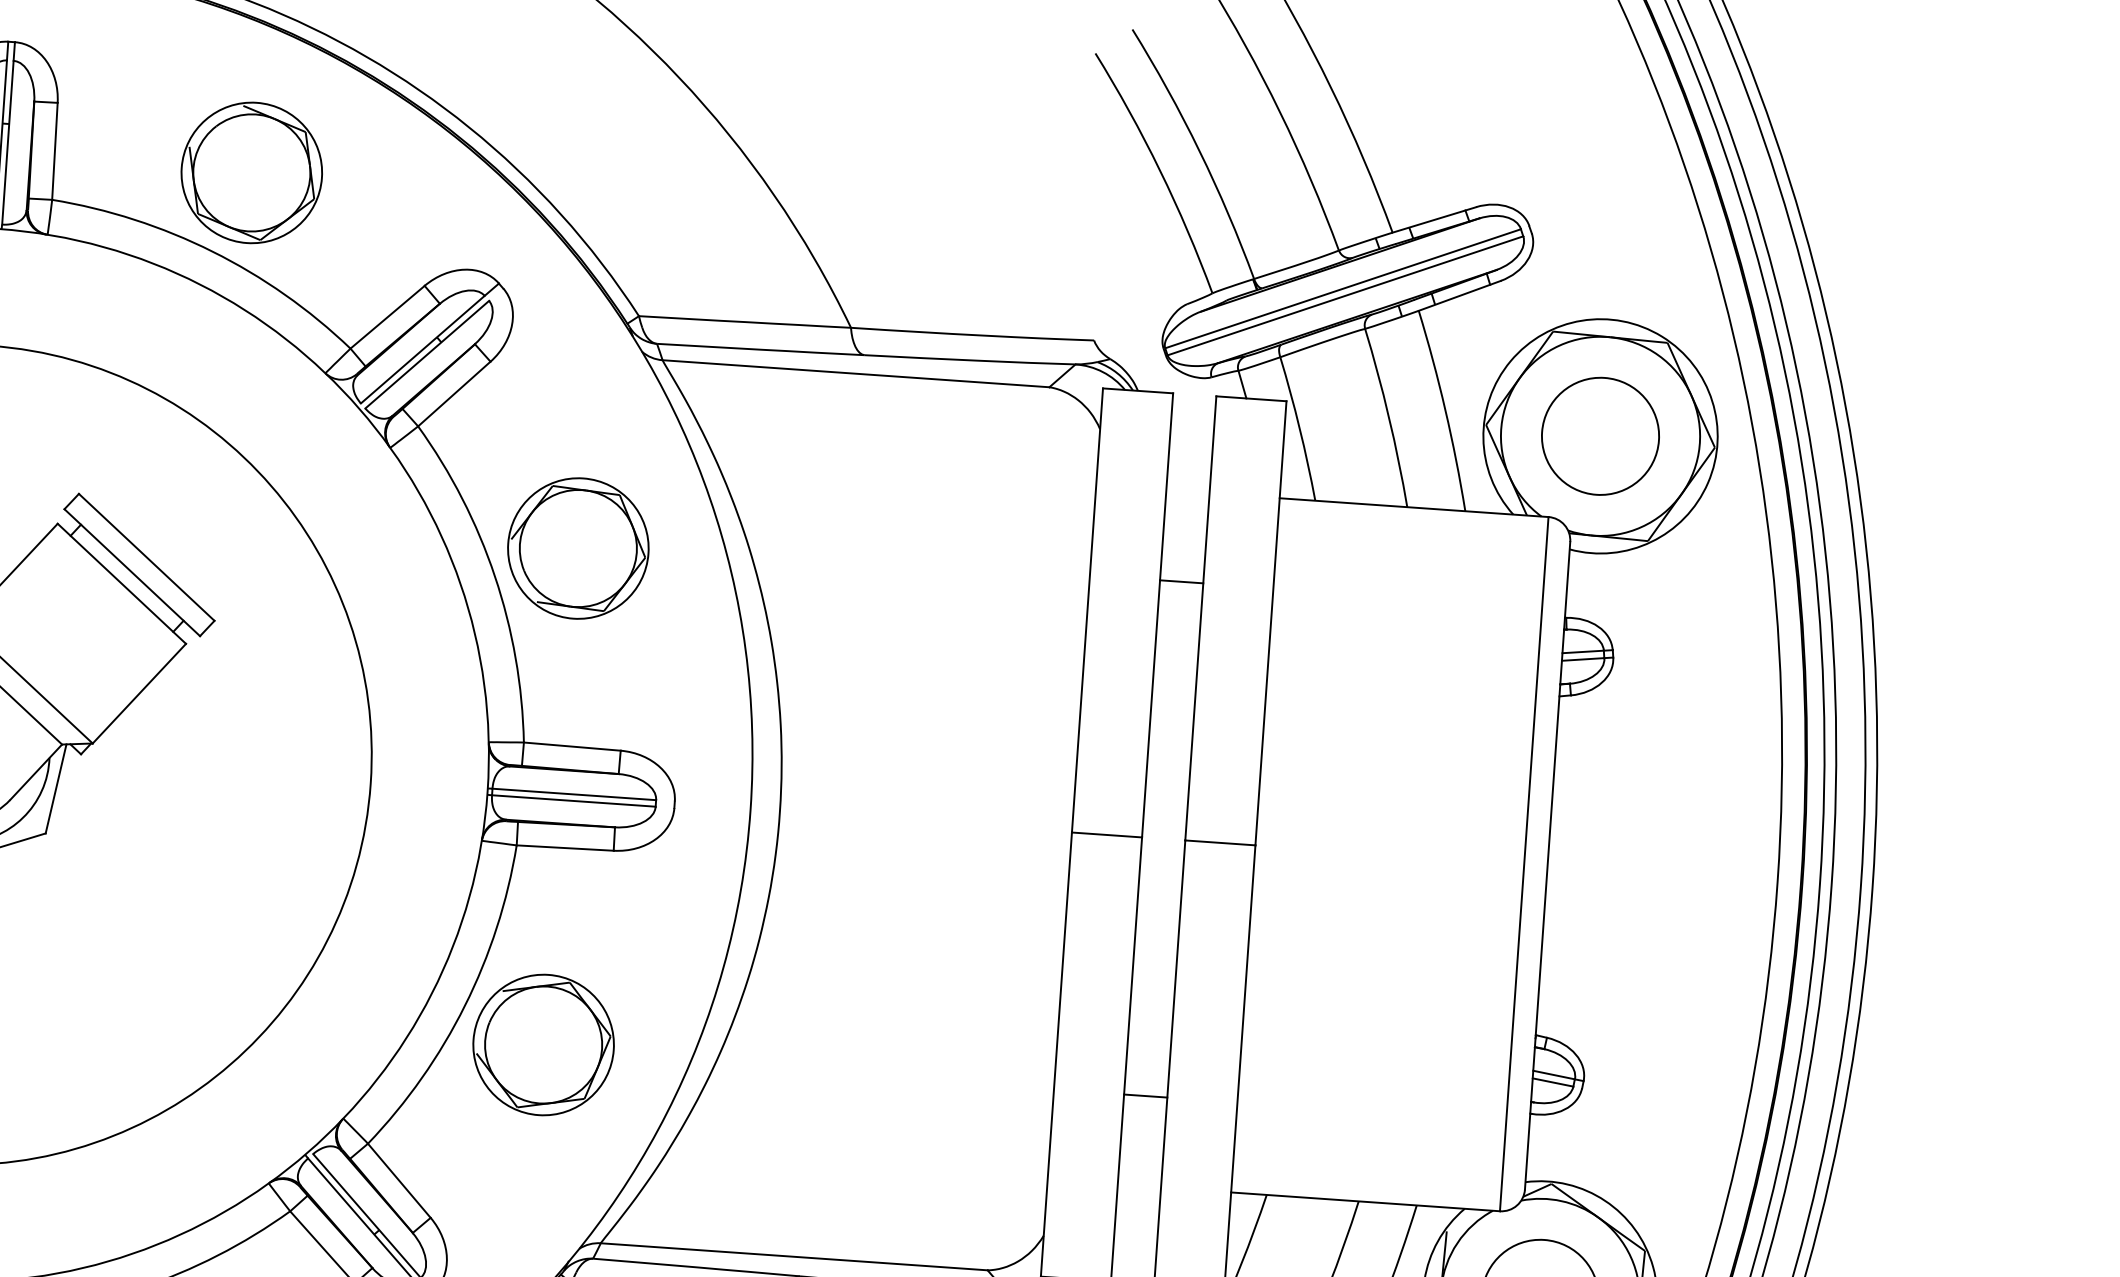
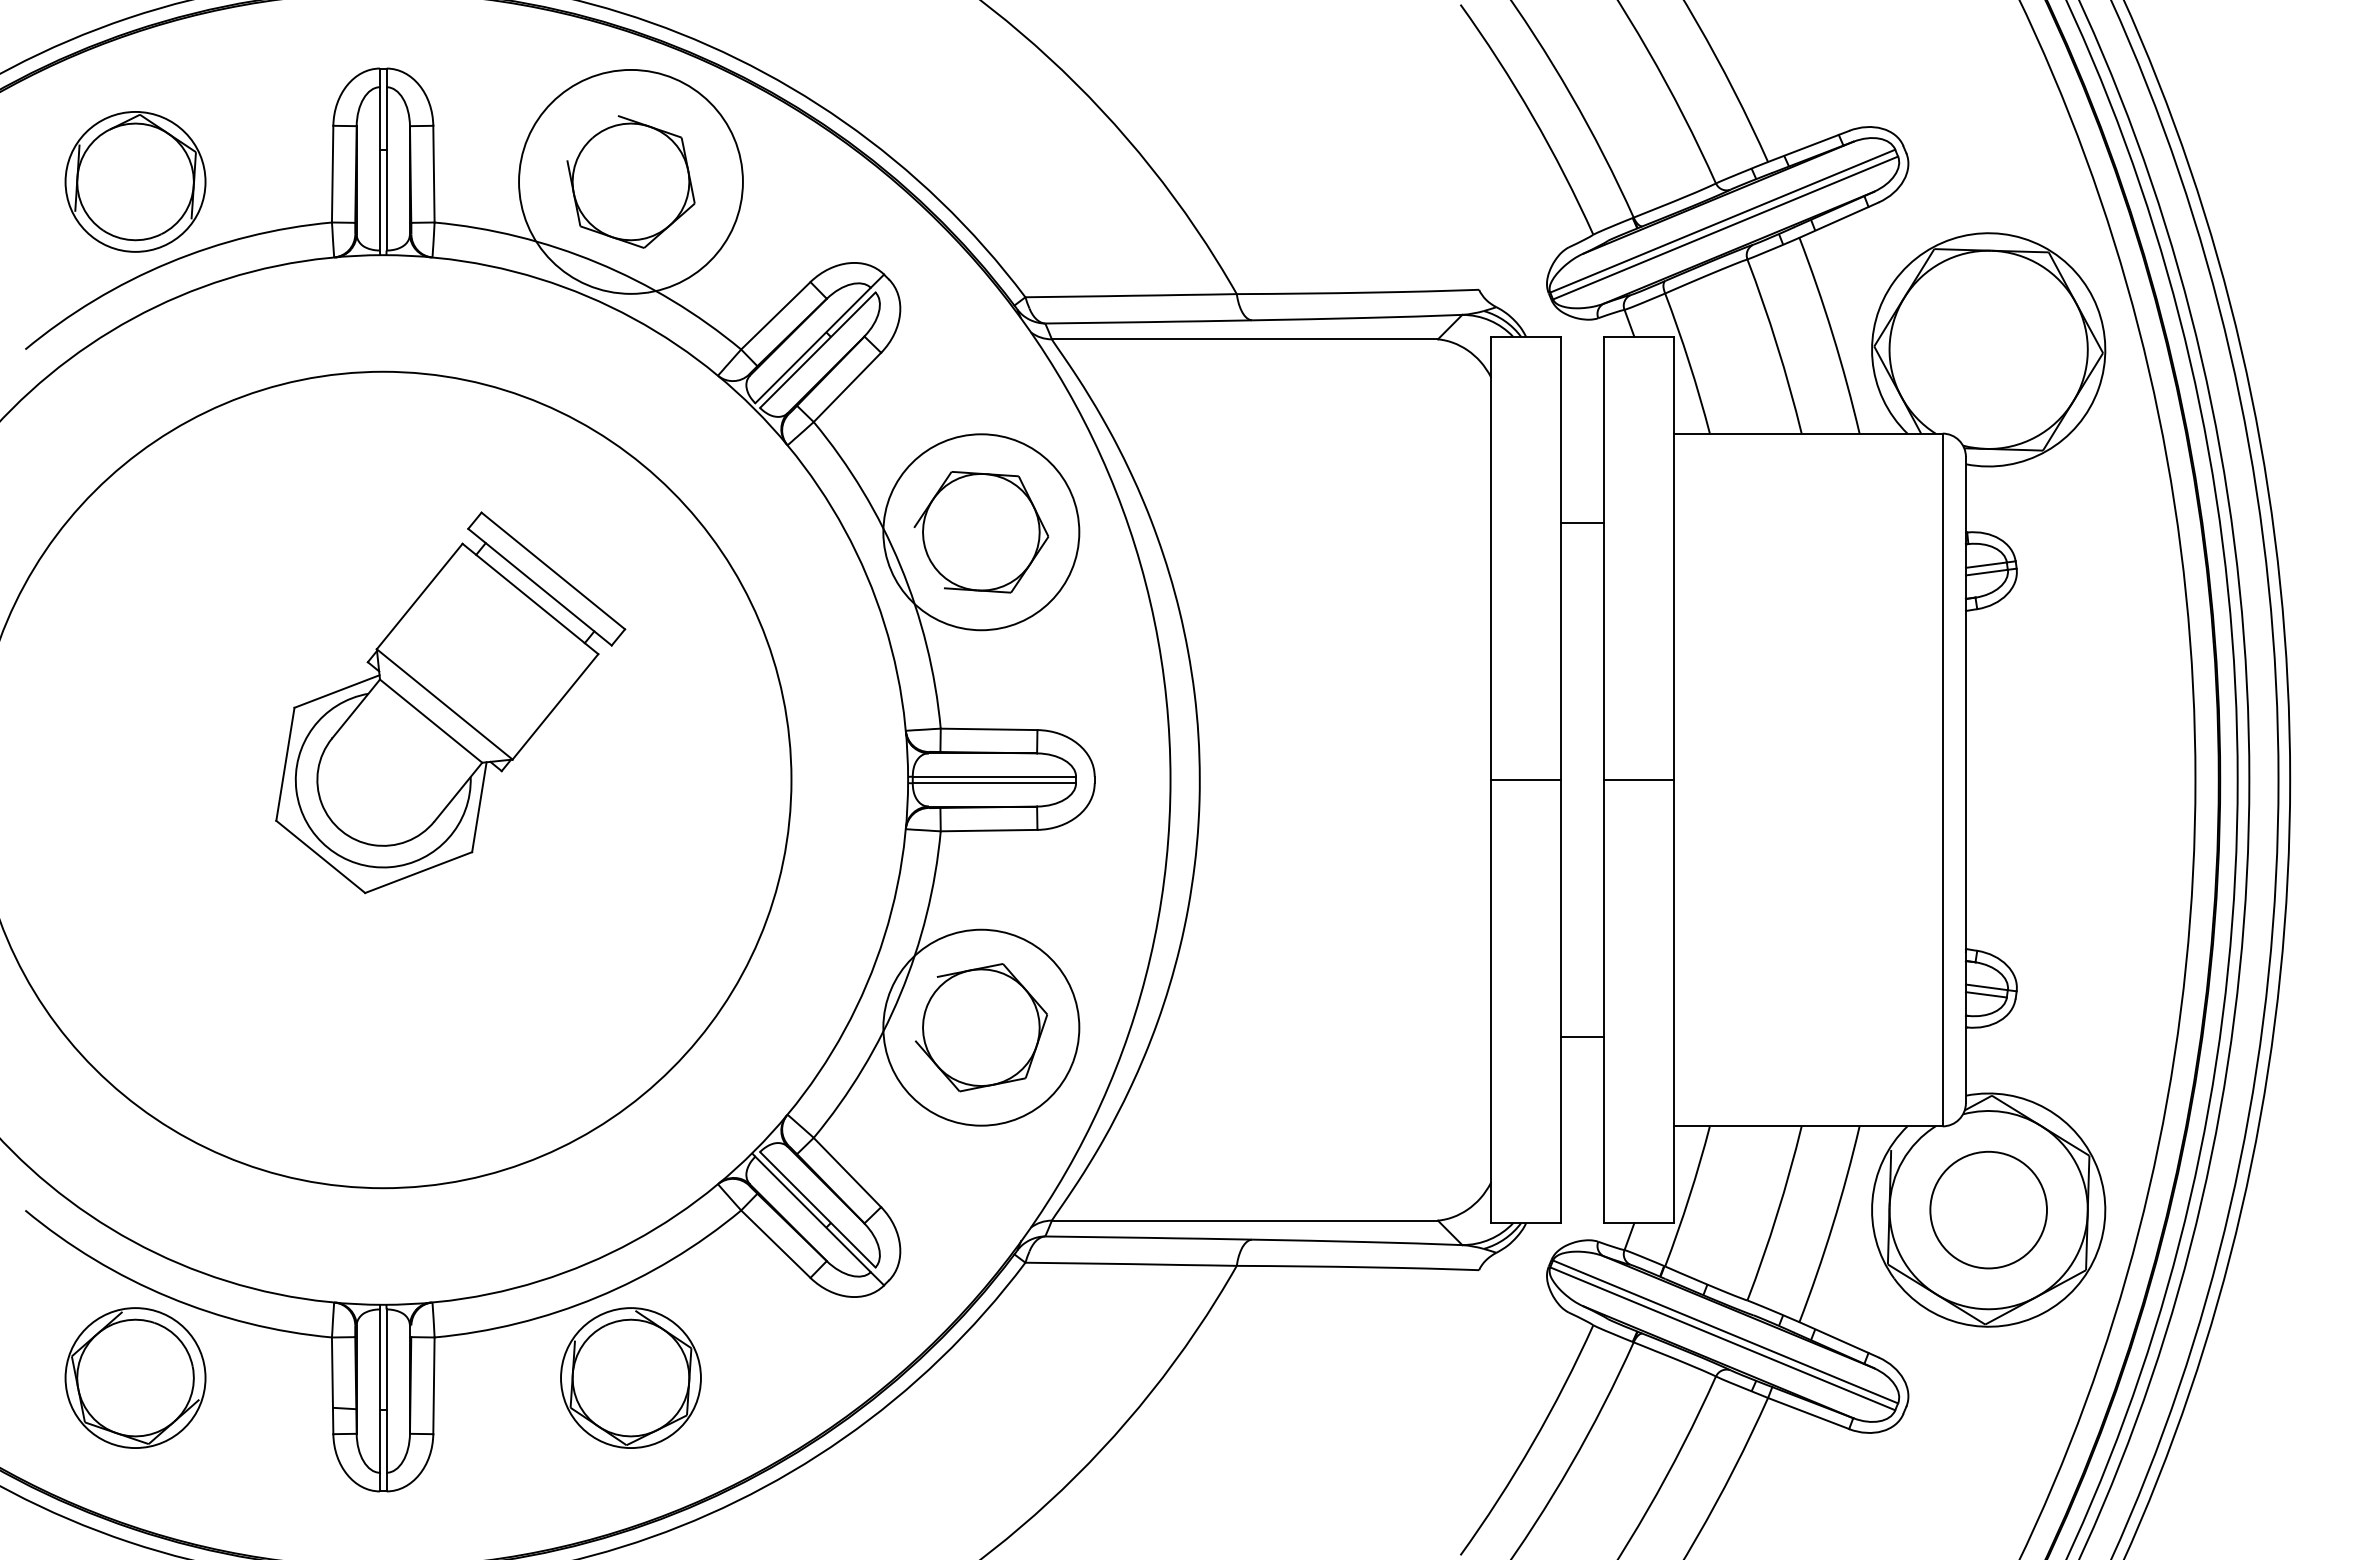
circle: (251, 172) -> (630, 181), size x1.6
circle: (1600, 435) -> (1988, 349), removed
circle: (578, 548) -> (981, 532), size x1.4
circle: (543, 1044) -> (981, 1027), size x1.4

